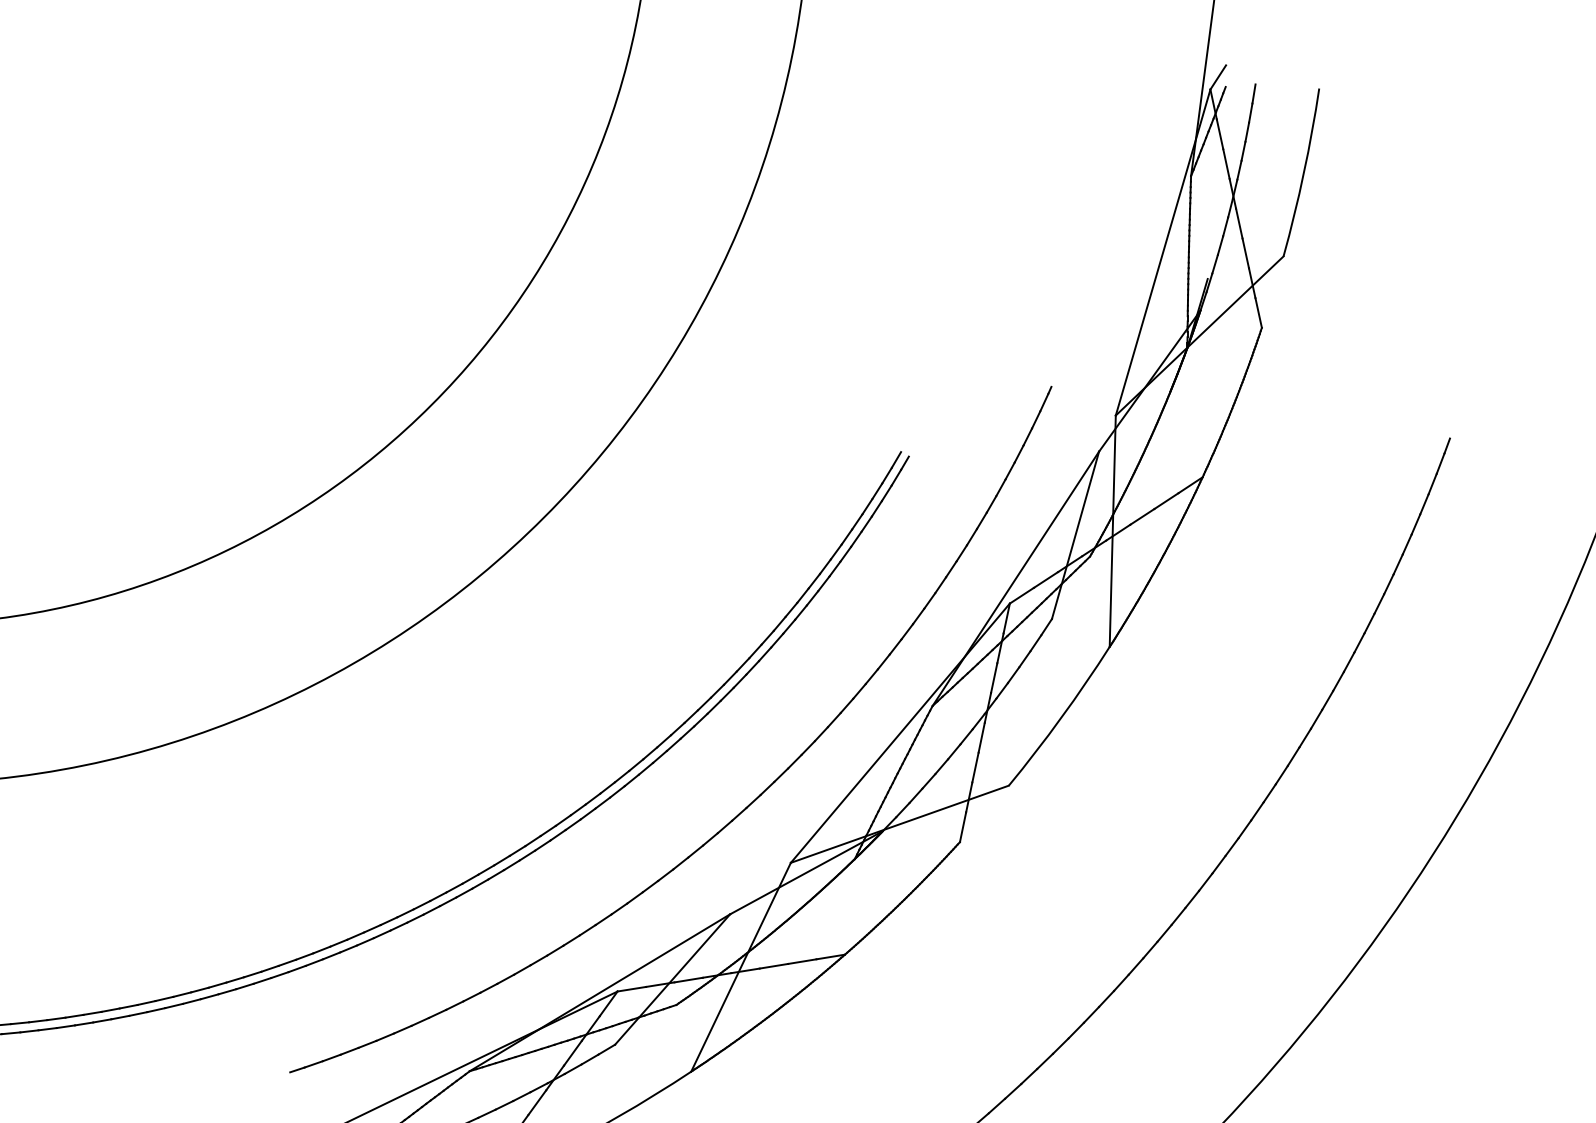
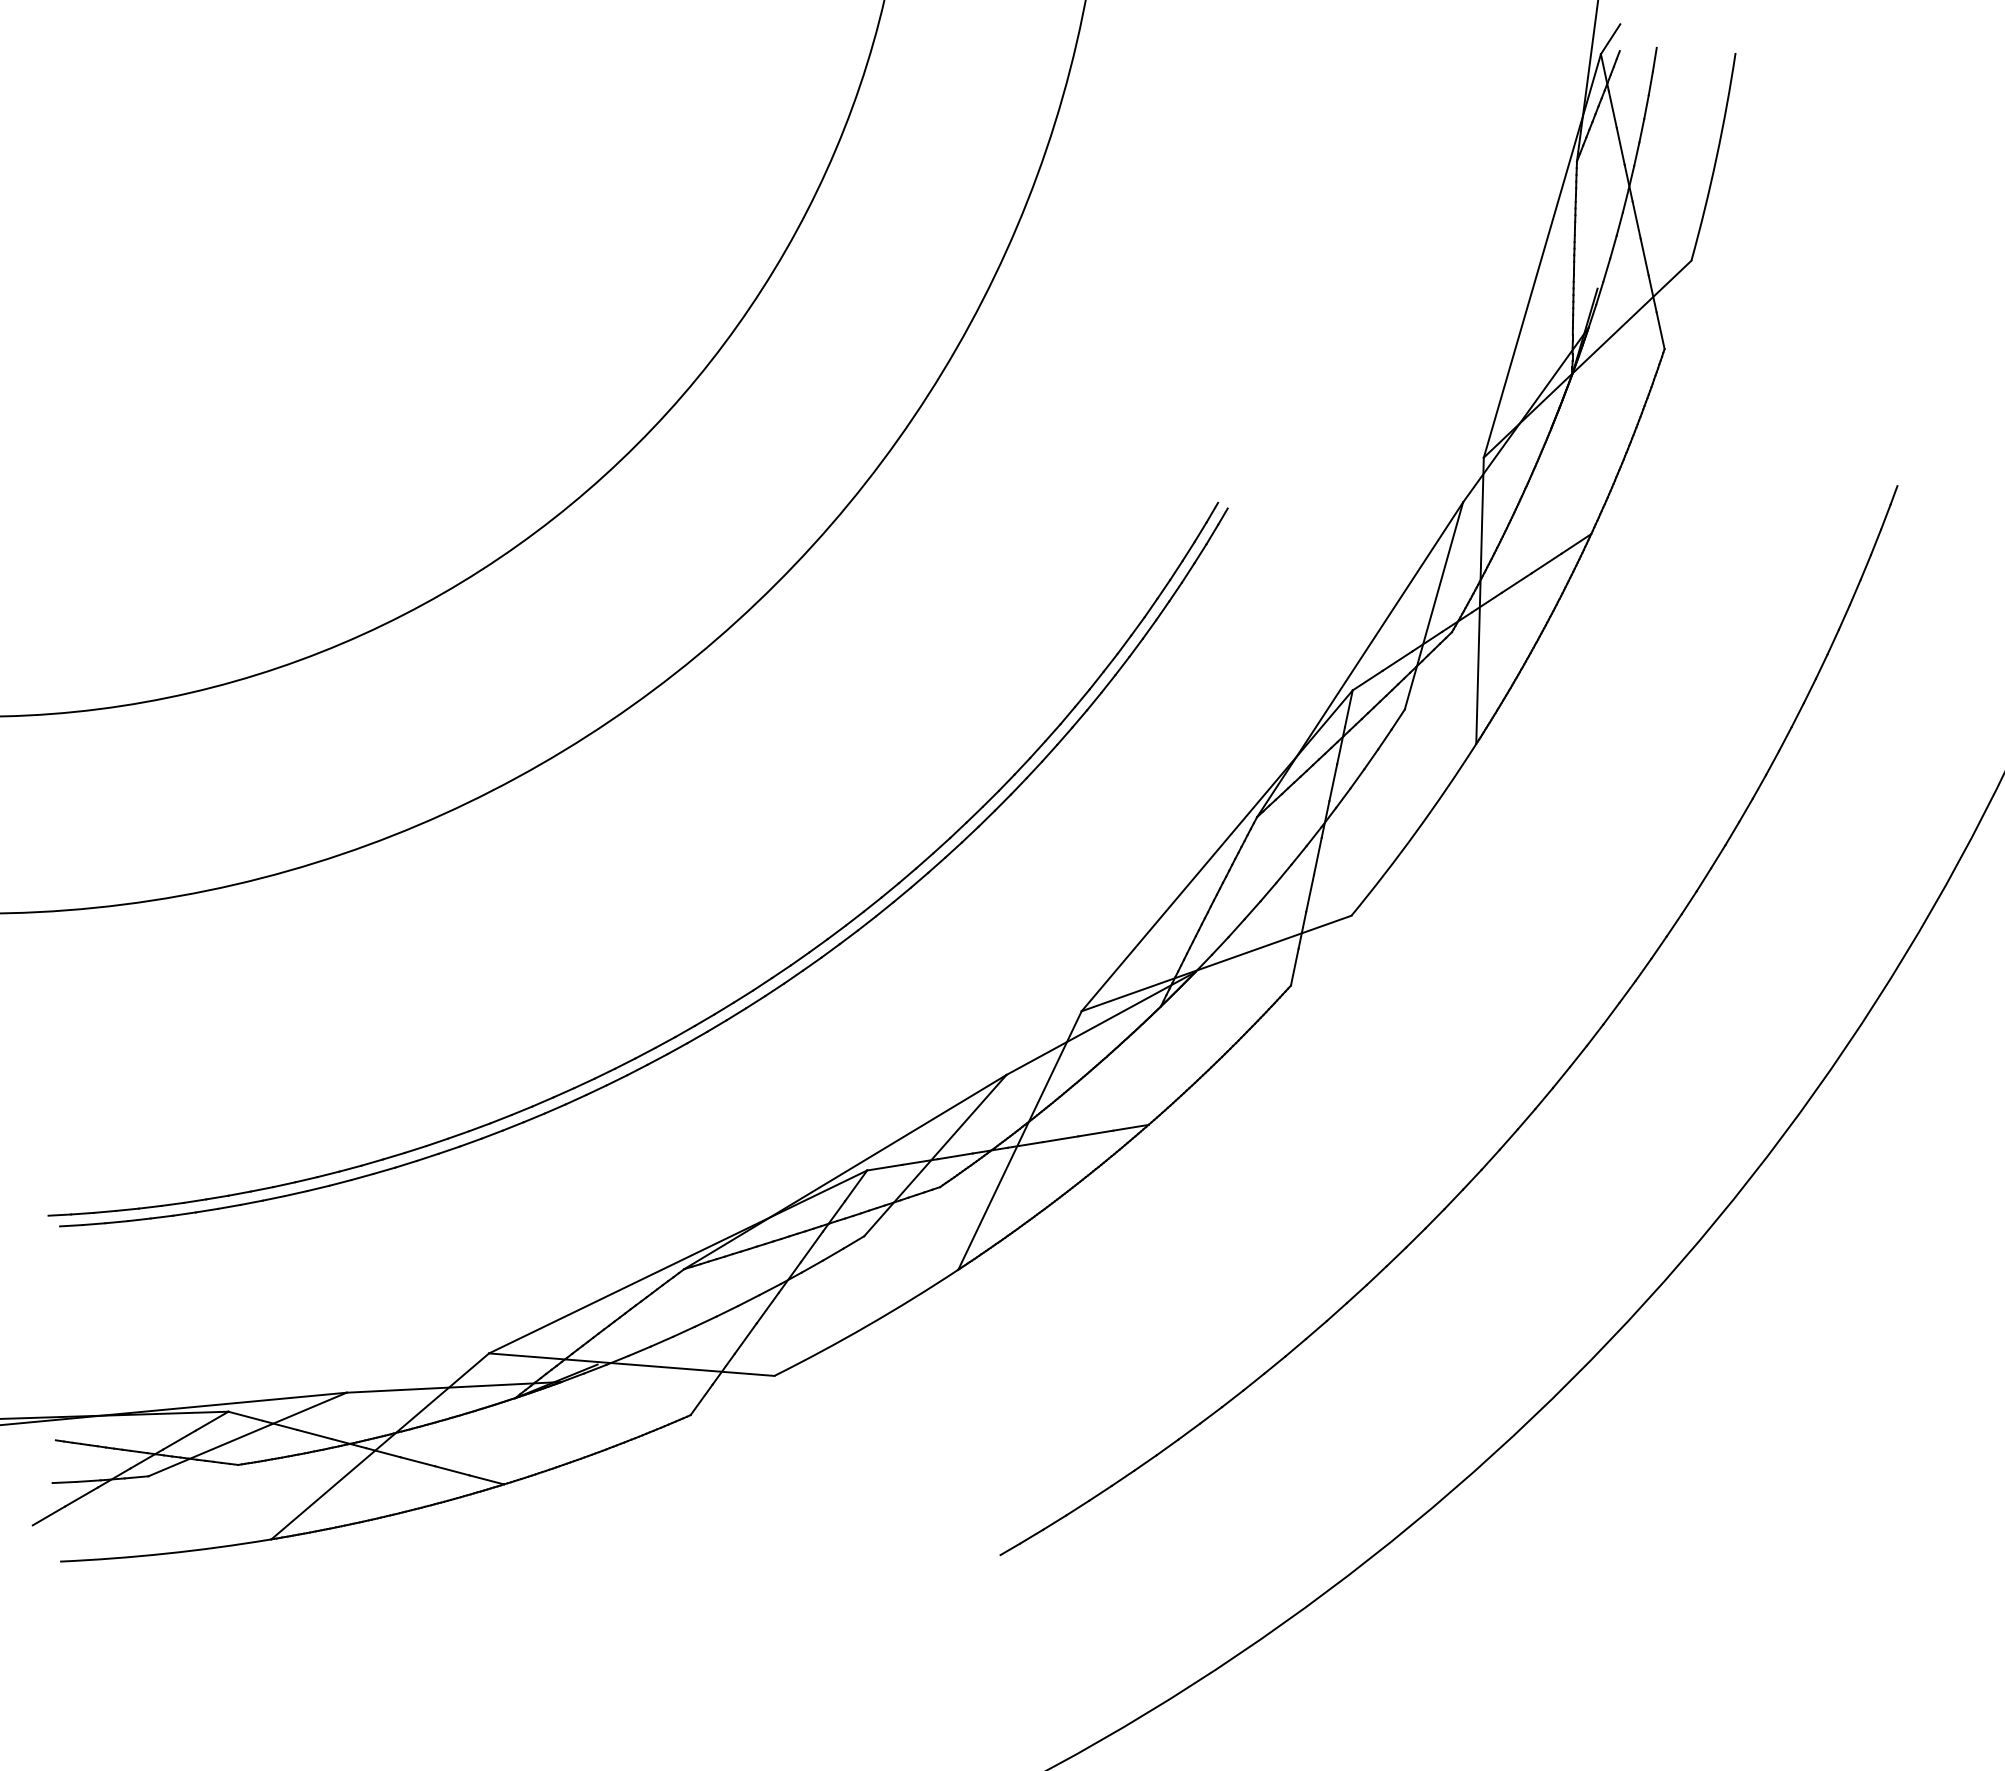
part: (743, 808) -> (1023, 944), removed

